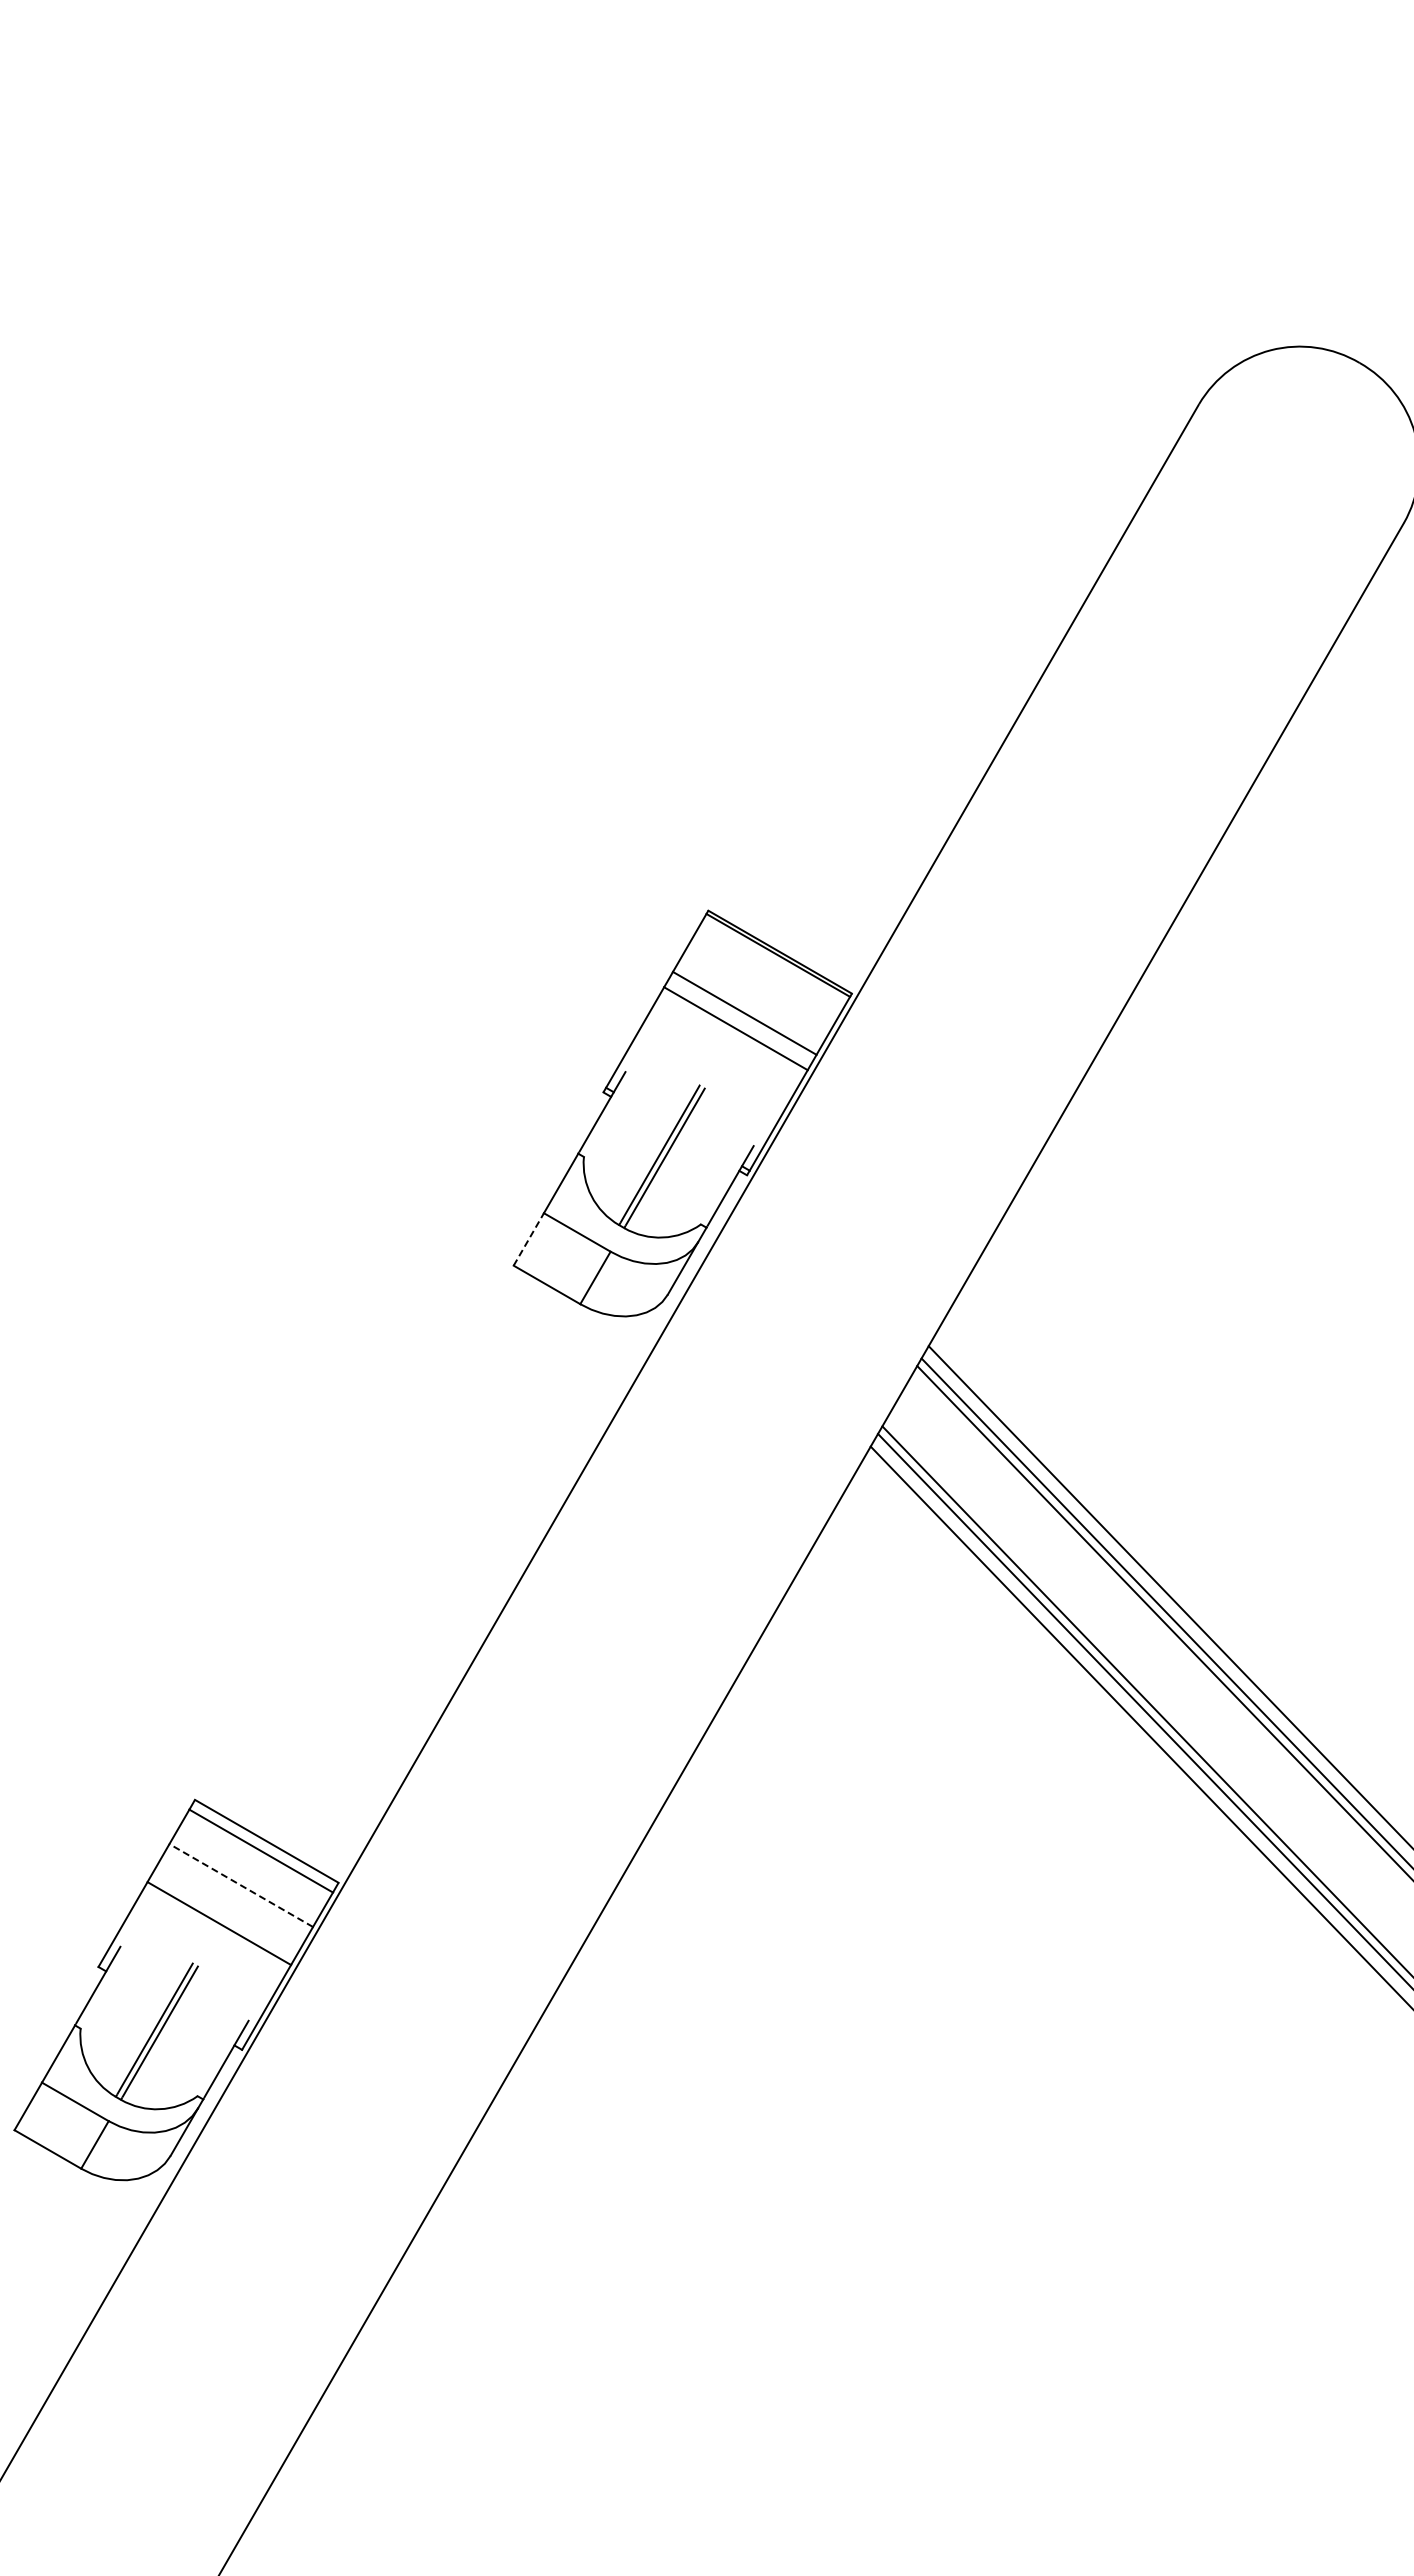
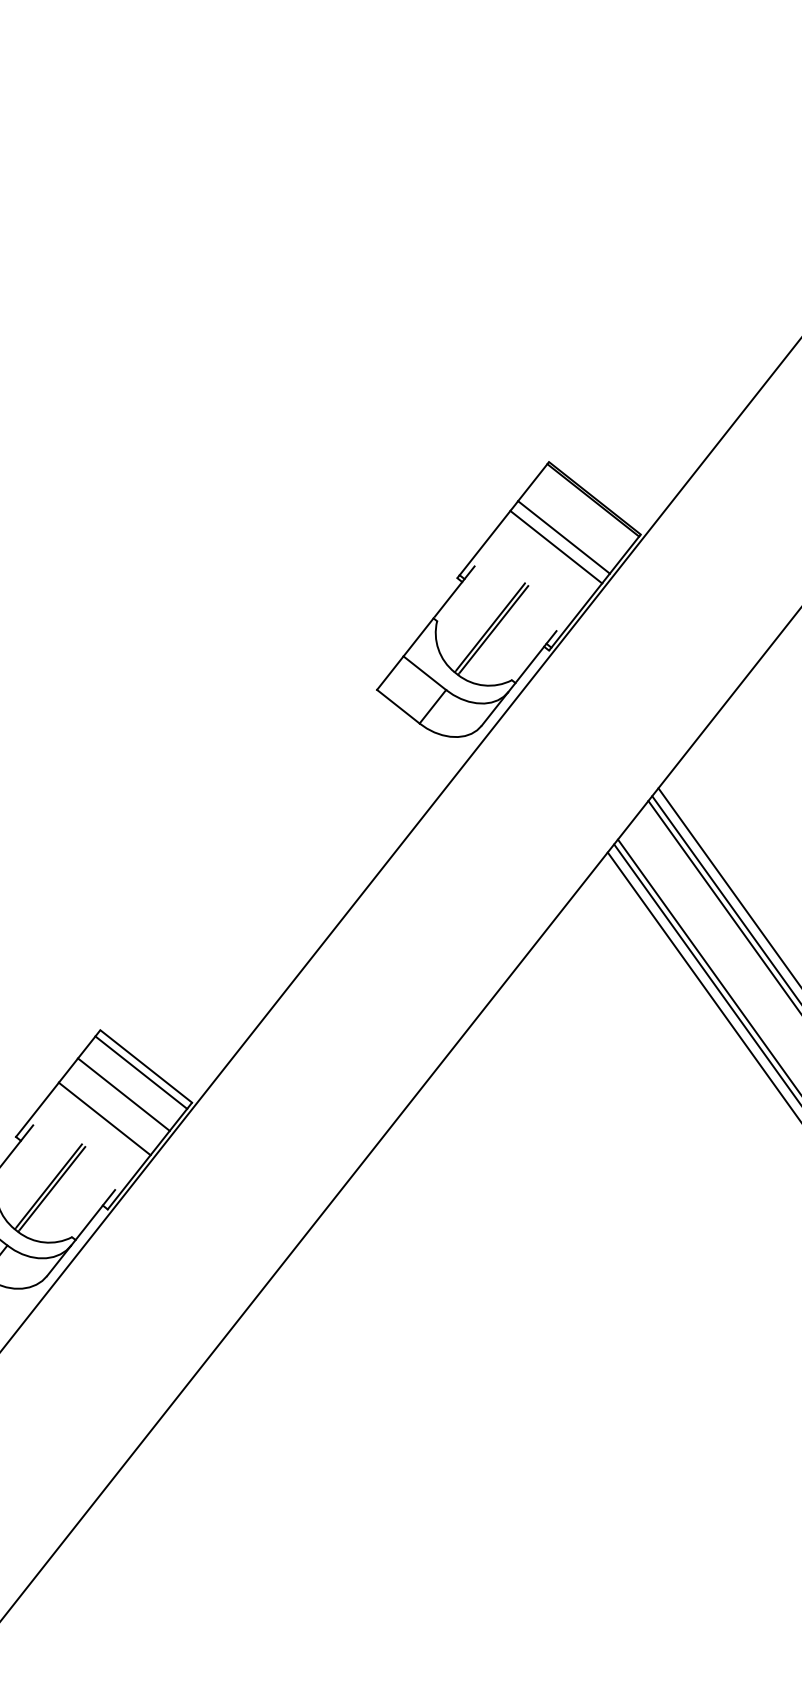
line: (529, 1239) -> (390, 673), dashed -> solid
line: (241, 1885) -> (124, 1094), dashed -> solid

